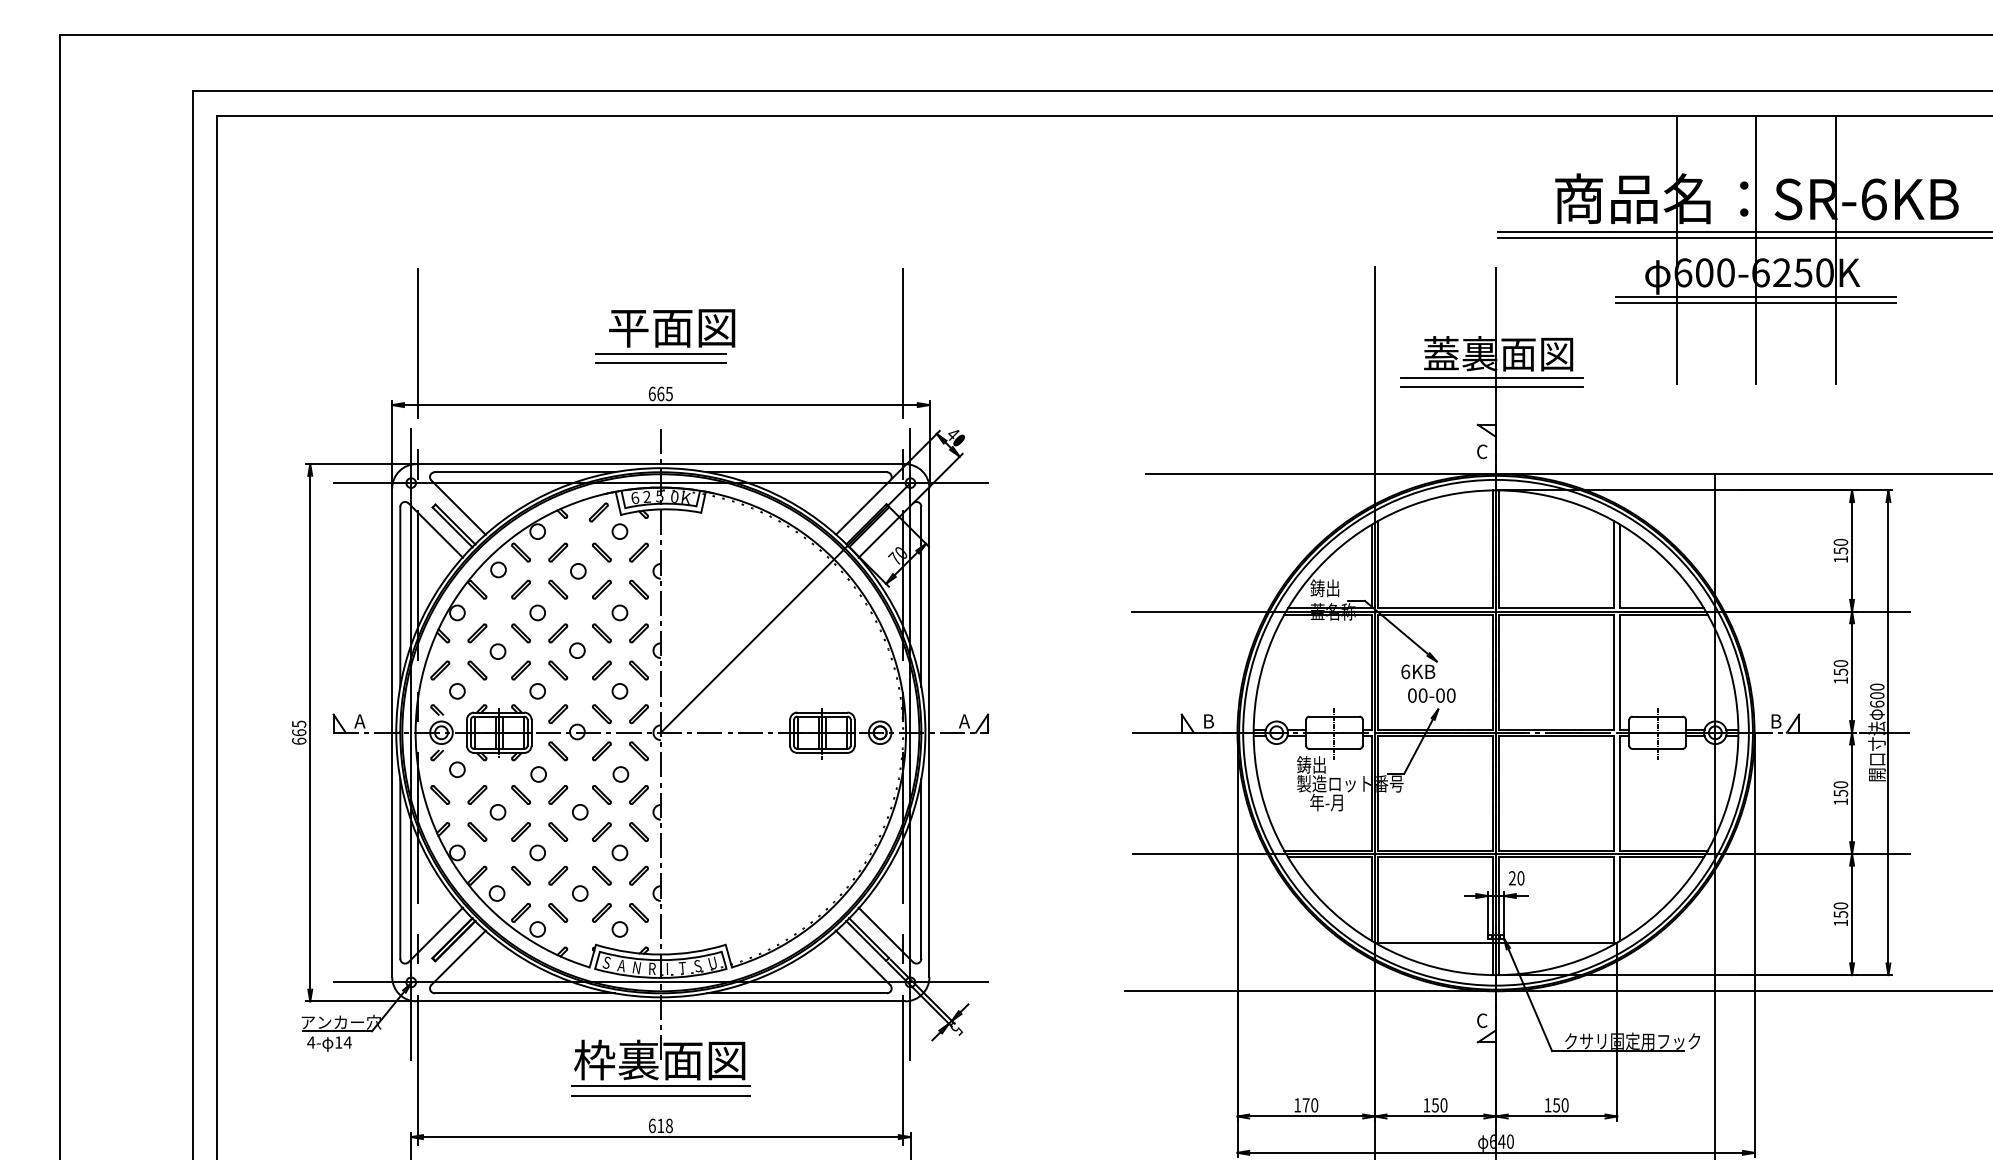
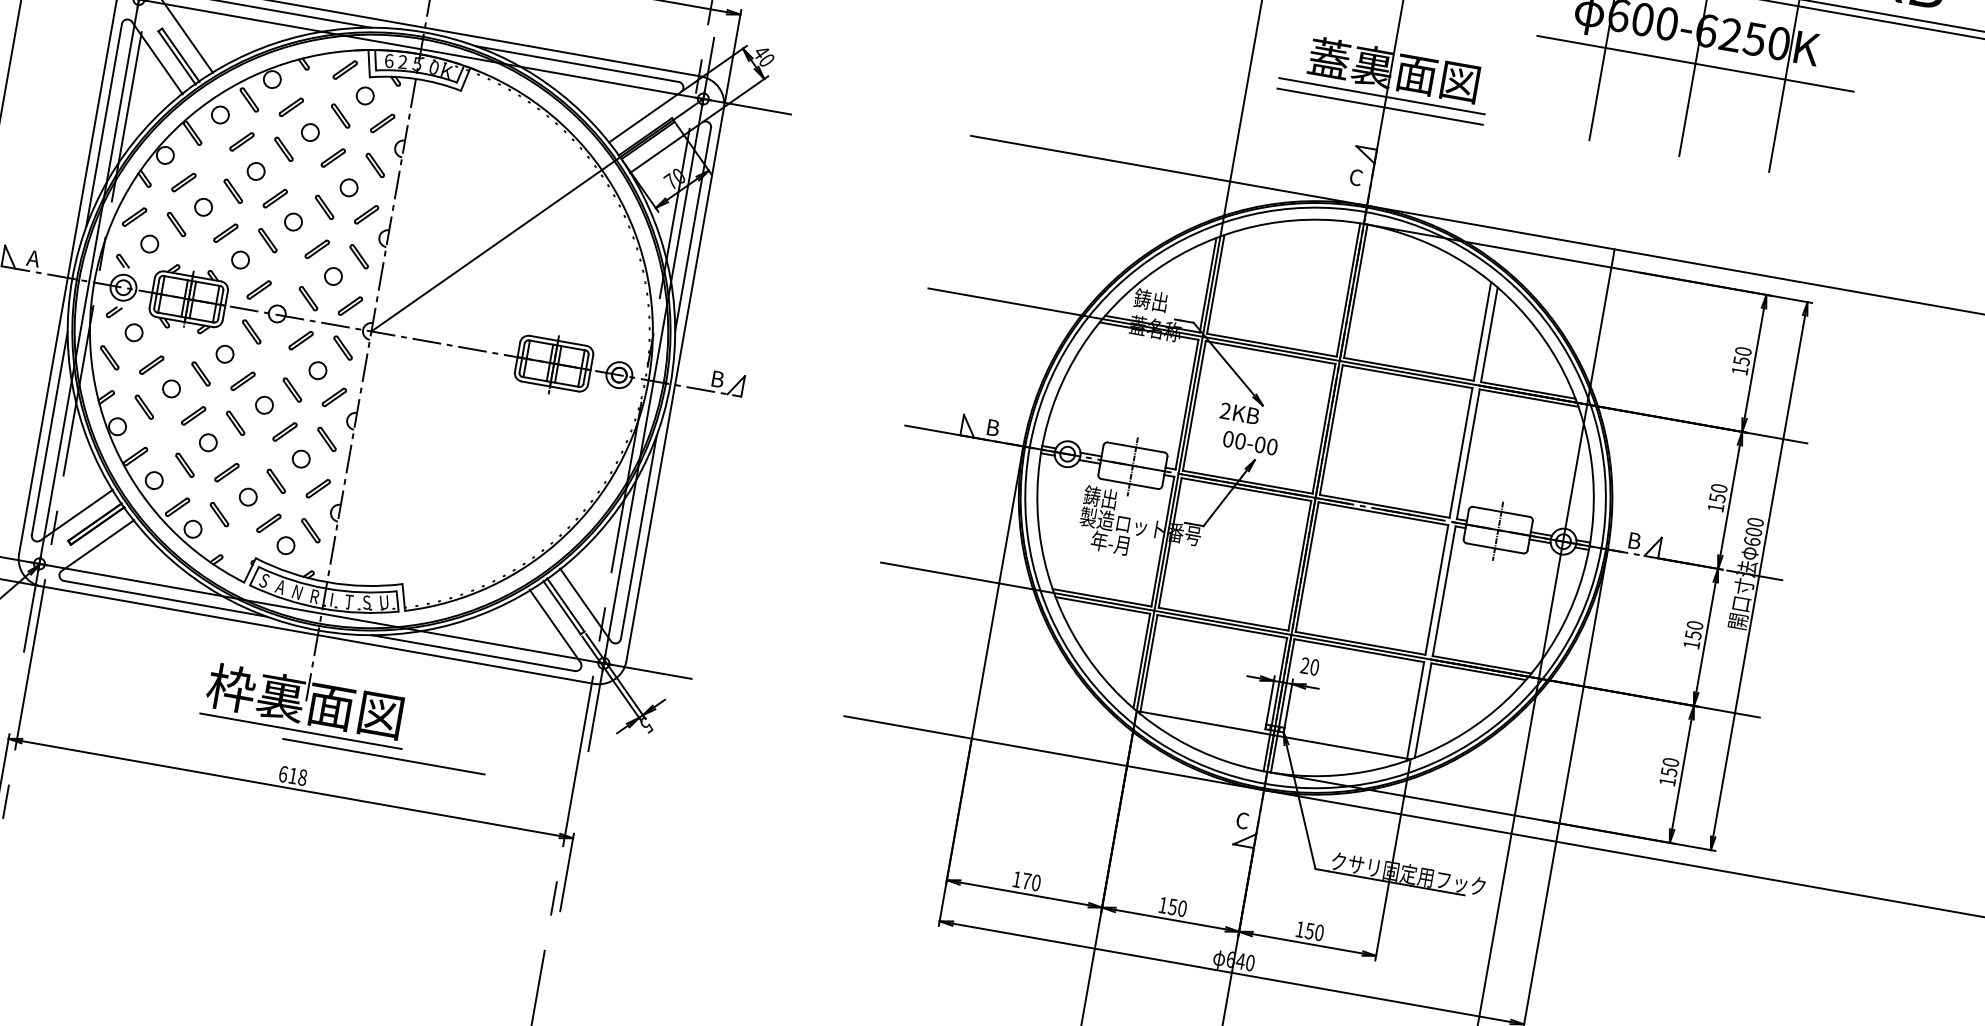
line: (1756, 296) -> (1697, 56), removed
text: (1405, 671) -> (1225, 410), 6KB -> 2KB
text: (964, 721) -> (716, 379), A -> B
line: (660, 1095) -> (383, 756), moved

